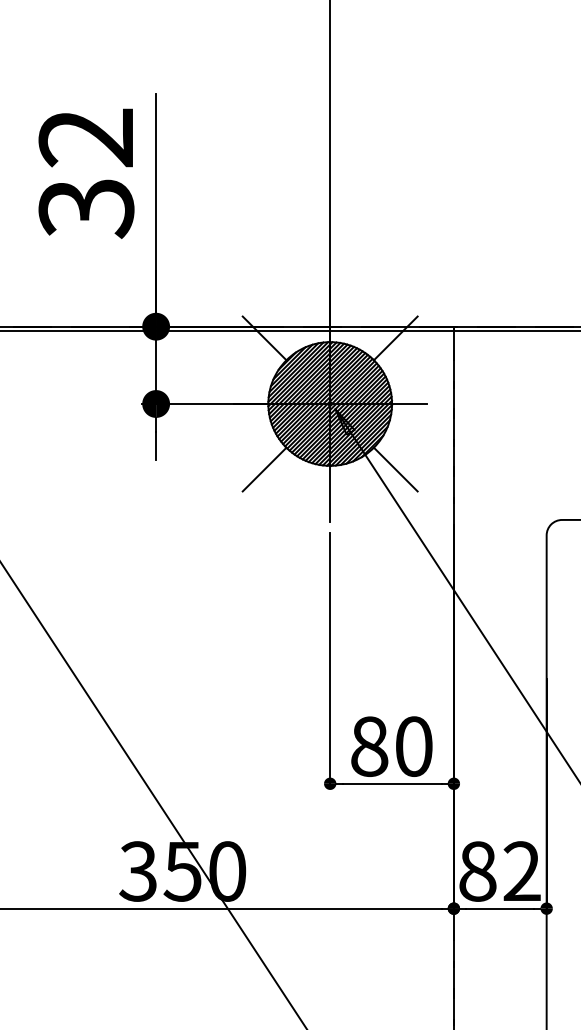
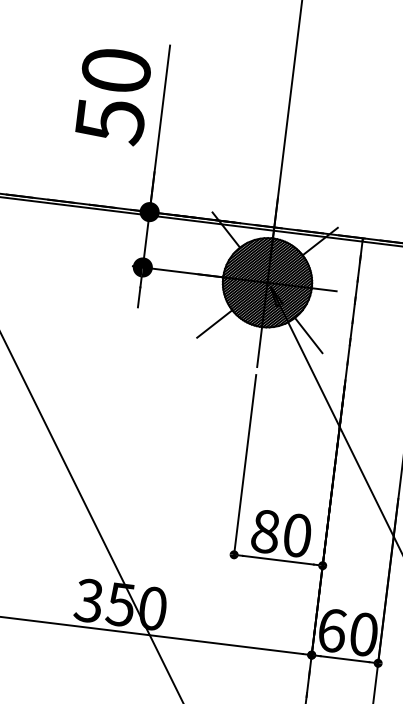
text: (86, 173) -> (113, 96), 32 -> 50
text: (499, 871) -> (347, 632), 82 -> 60

